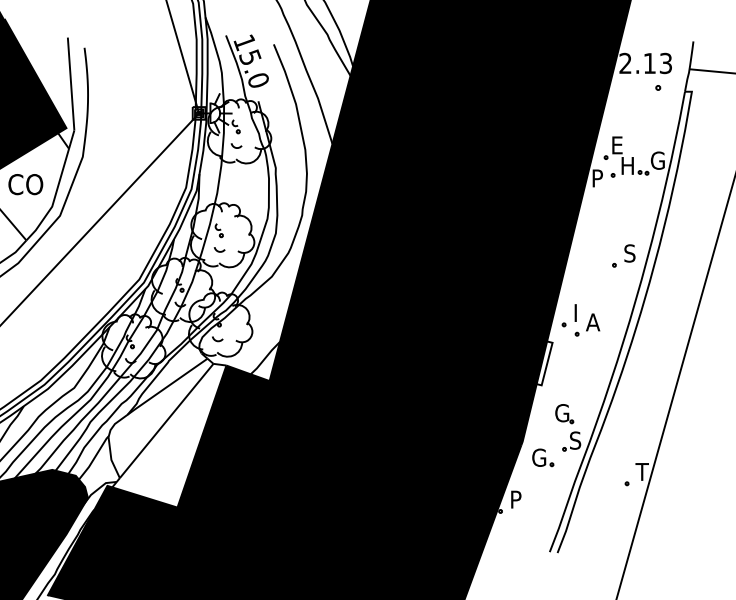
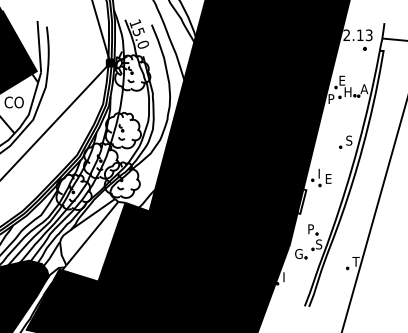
text: (657, 161) -> (364, 89), G -> A
text: (592, 321) -> (328, 178), A -> E
text: (561, 413) -> (311, 229), G -> P
text: (516, 496) -> (286, 275), P -> I

